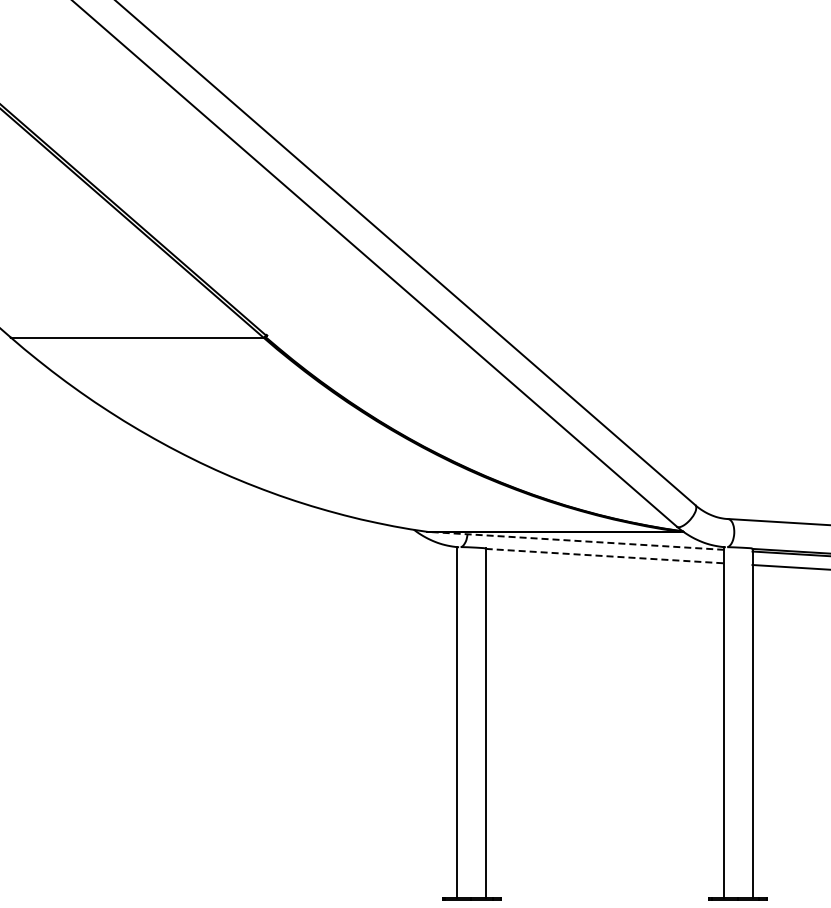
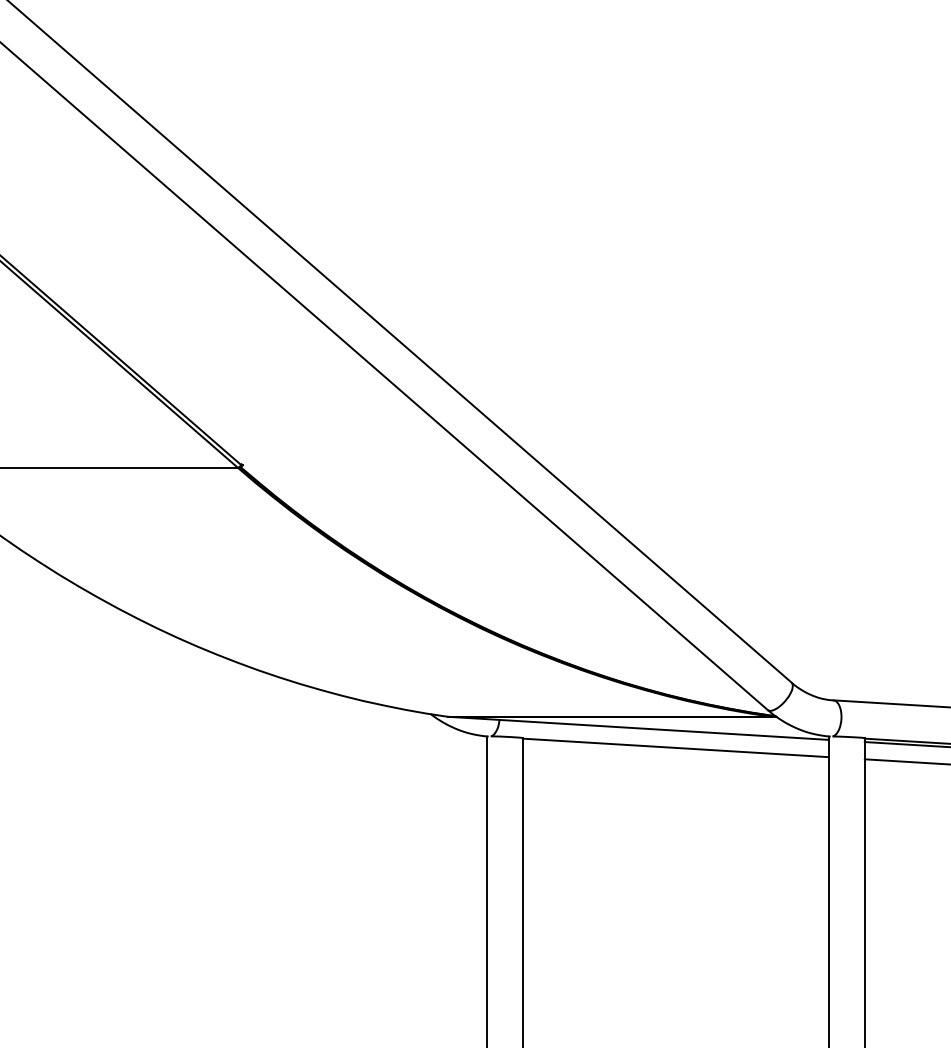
line: (575, 540) -> (637, 727), dashed -> solid
line: (605, 556) -> (676, 748), dashed -> solid

